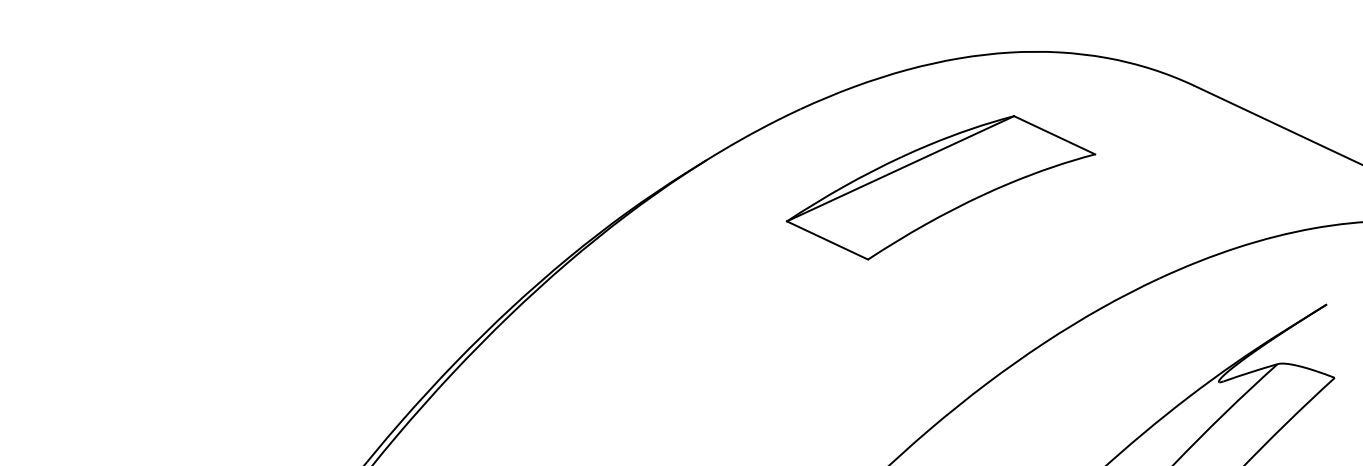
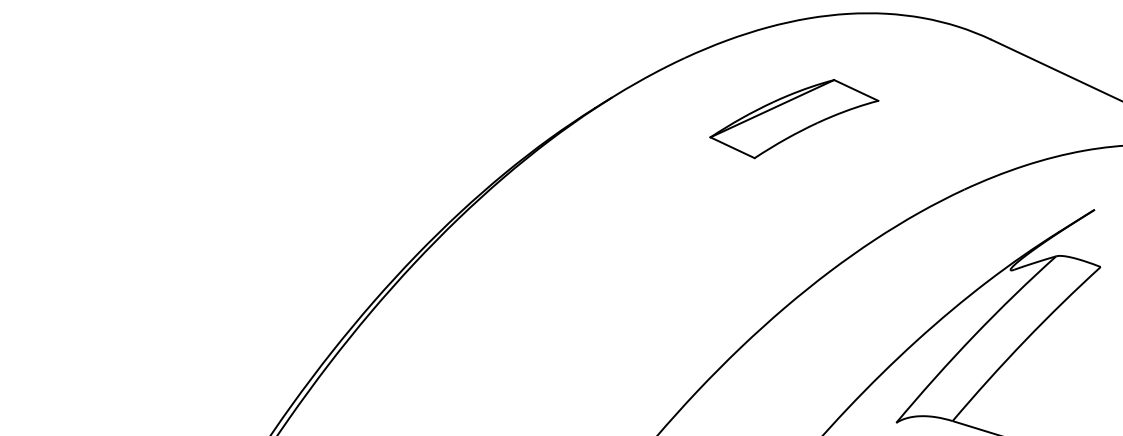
part: (941, 187) -> (794, 118), size x0.7

